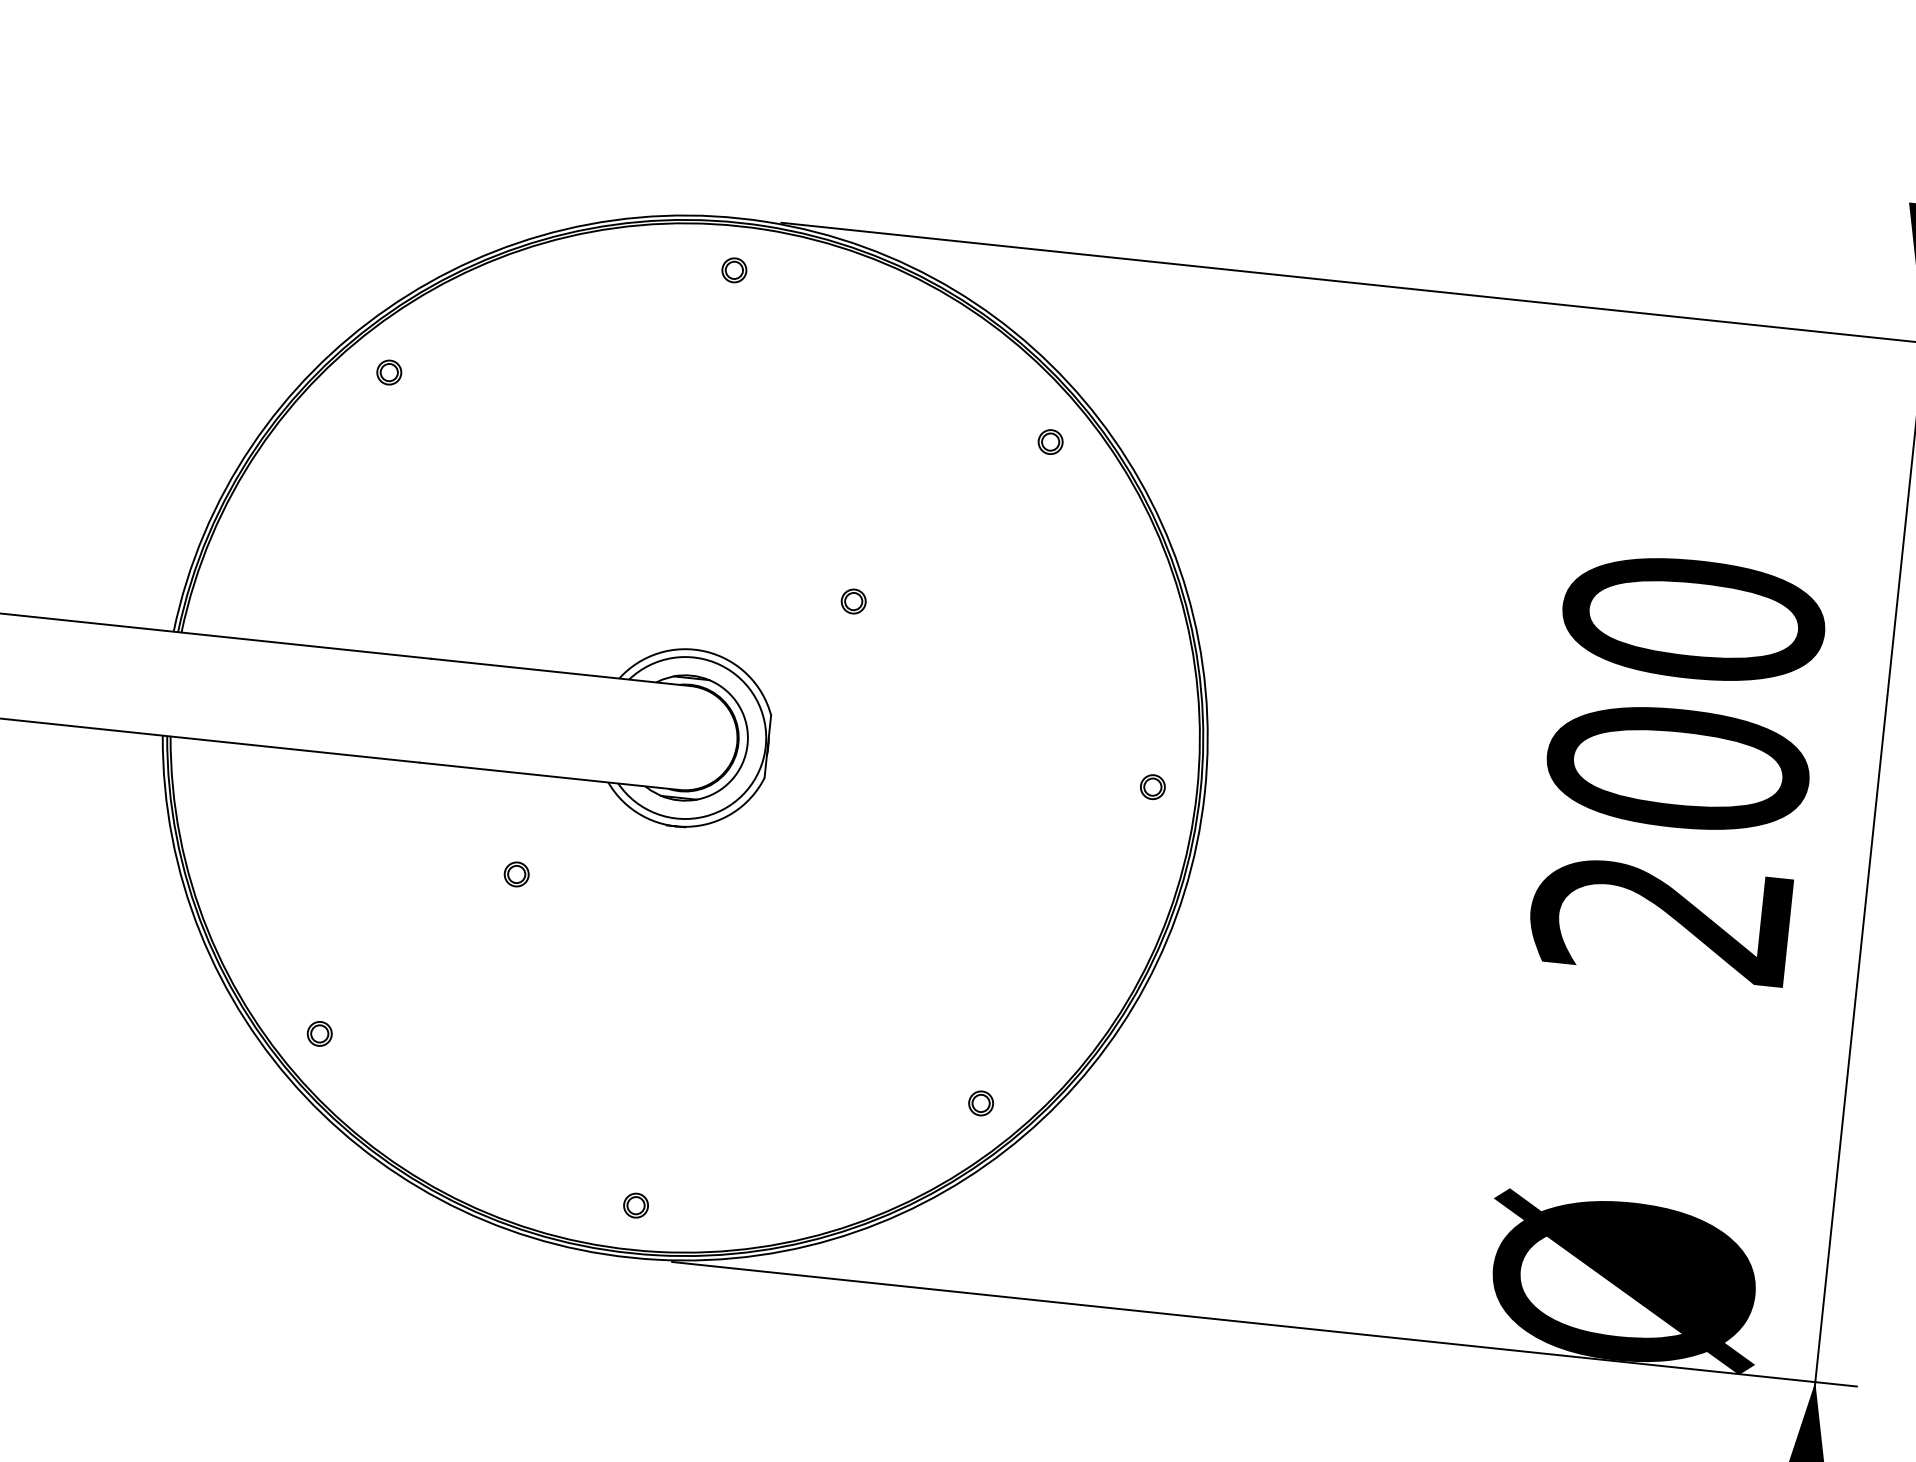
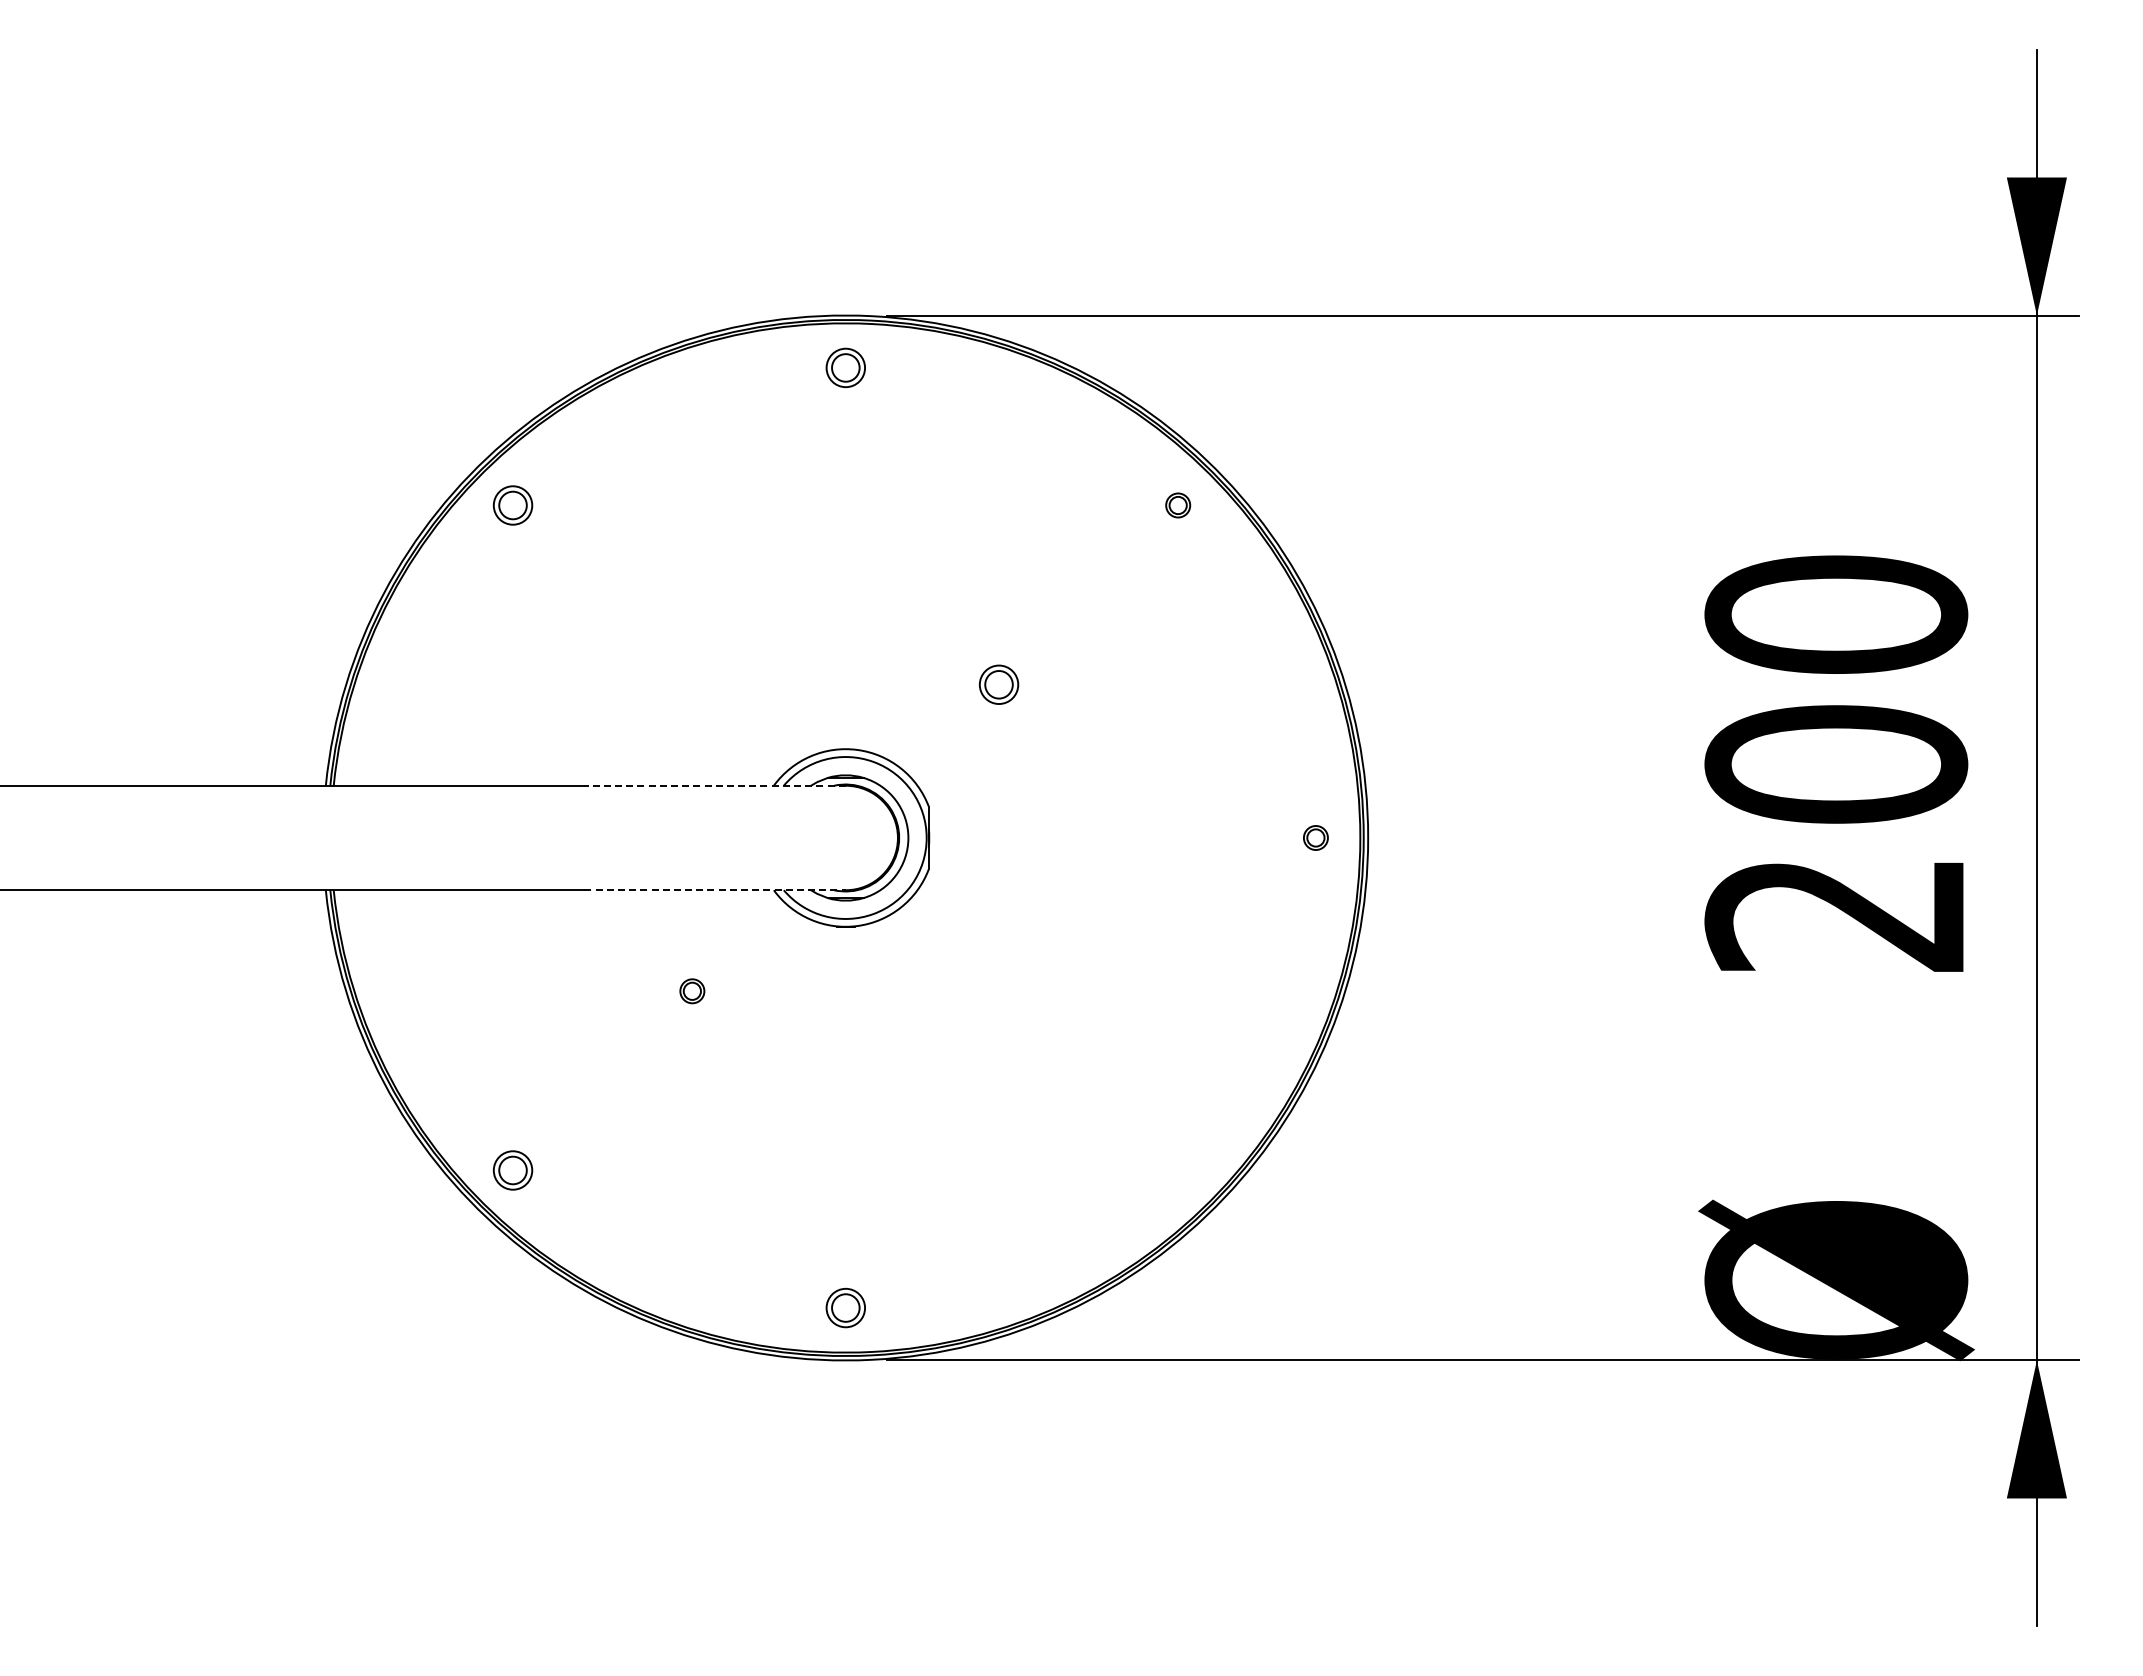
part: (734, 270) -> (845, 367), size x1.6
part: (389, 372) -> (513, 505), size x1.6
part: (853, 601) -> (998, 684), size x1.6
line: (561, 672) -> (715, 785), solid -> dashed
line: (550, 776) -> (715, 890), solid -> dashed
part: (320, 1033) -> (513, 1170), size x1.6
part: (981, 1103) -> (1178, 1170), removed
part: (635, 1205) -> (845, 1308), size x1.6

